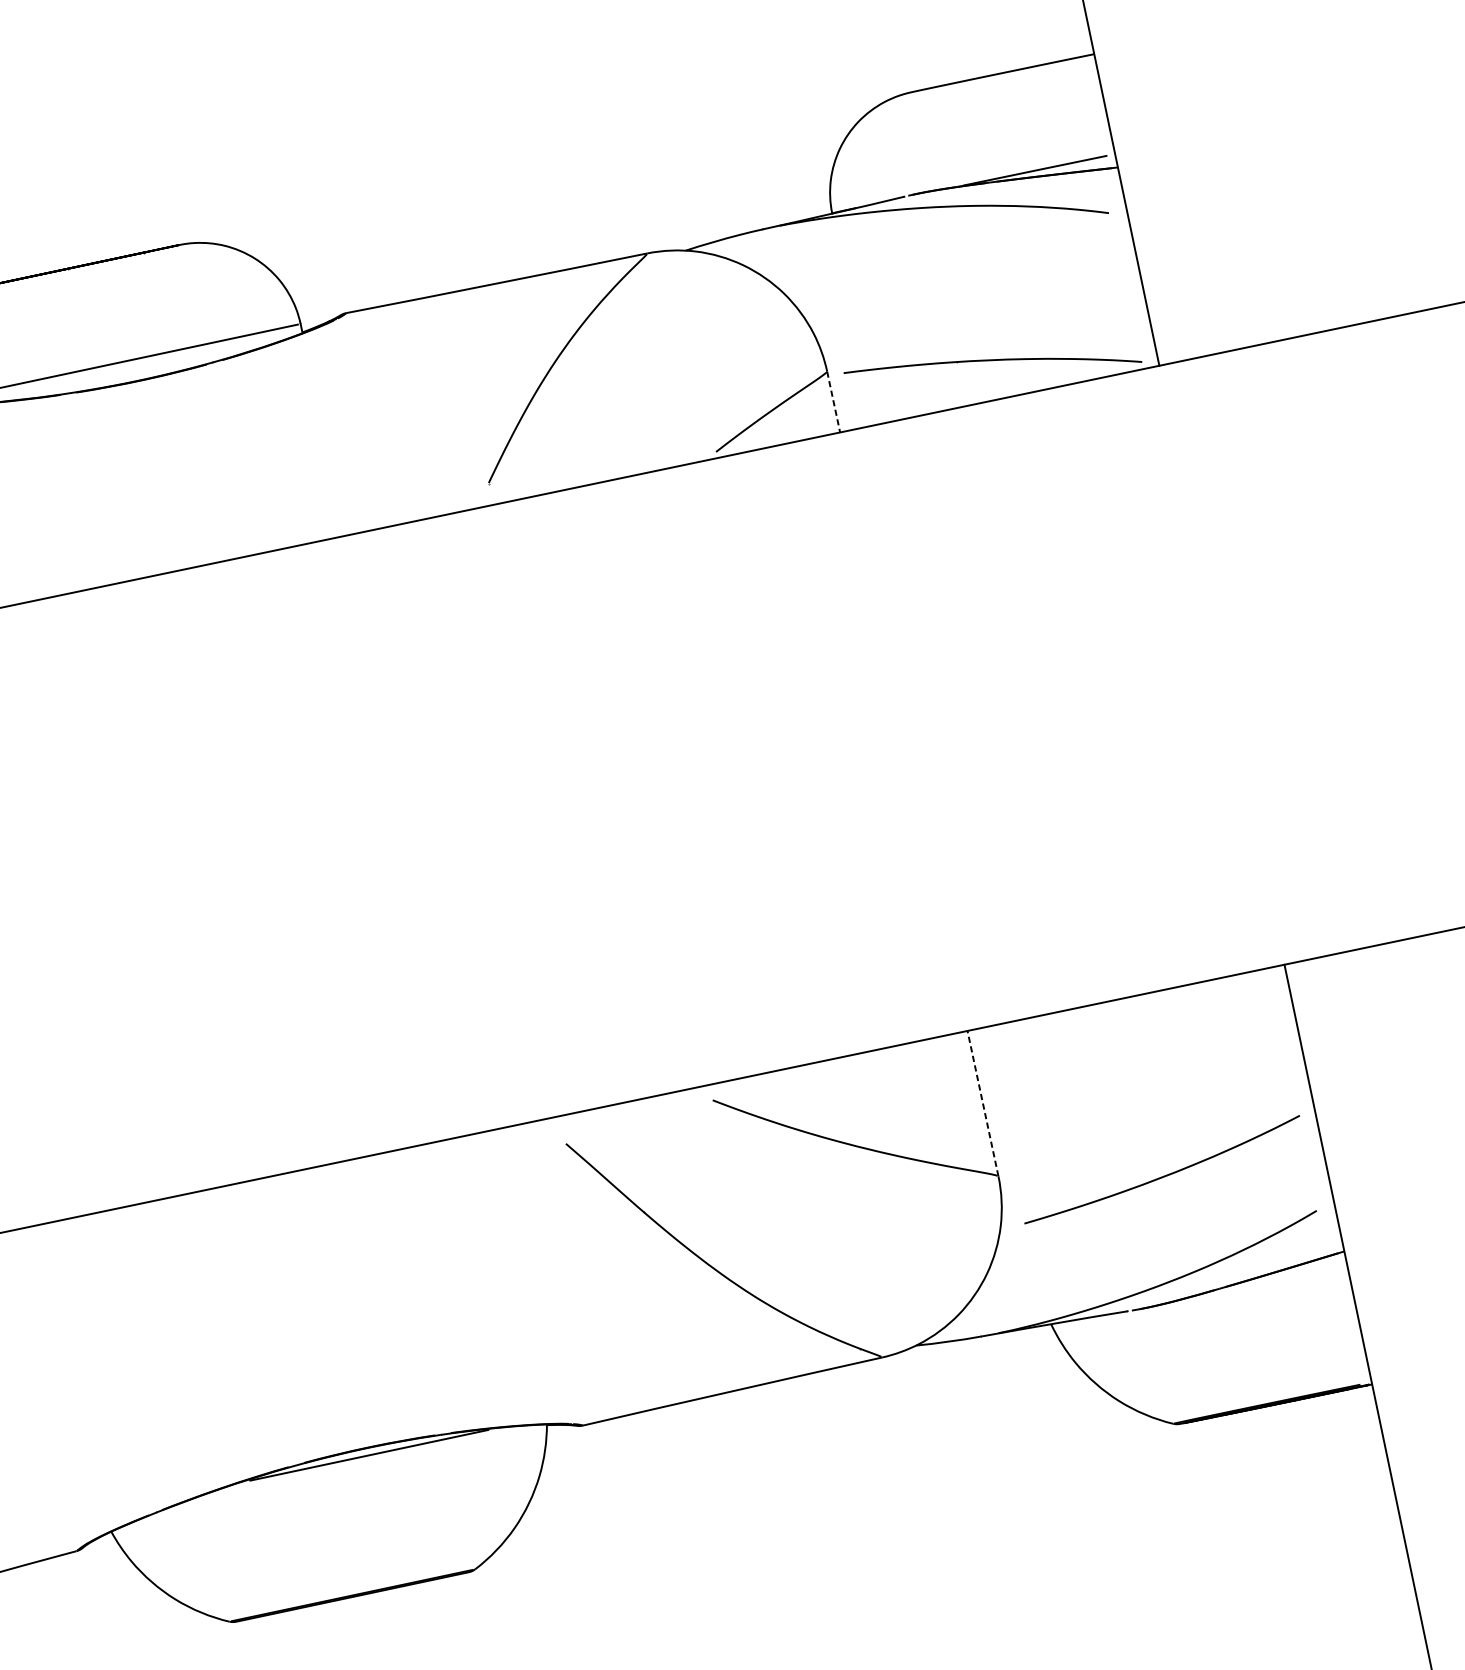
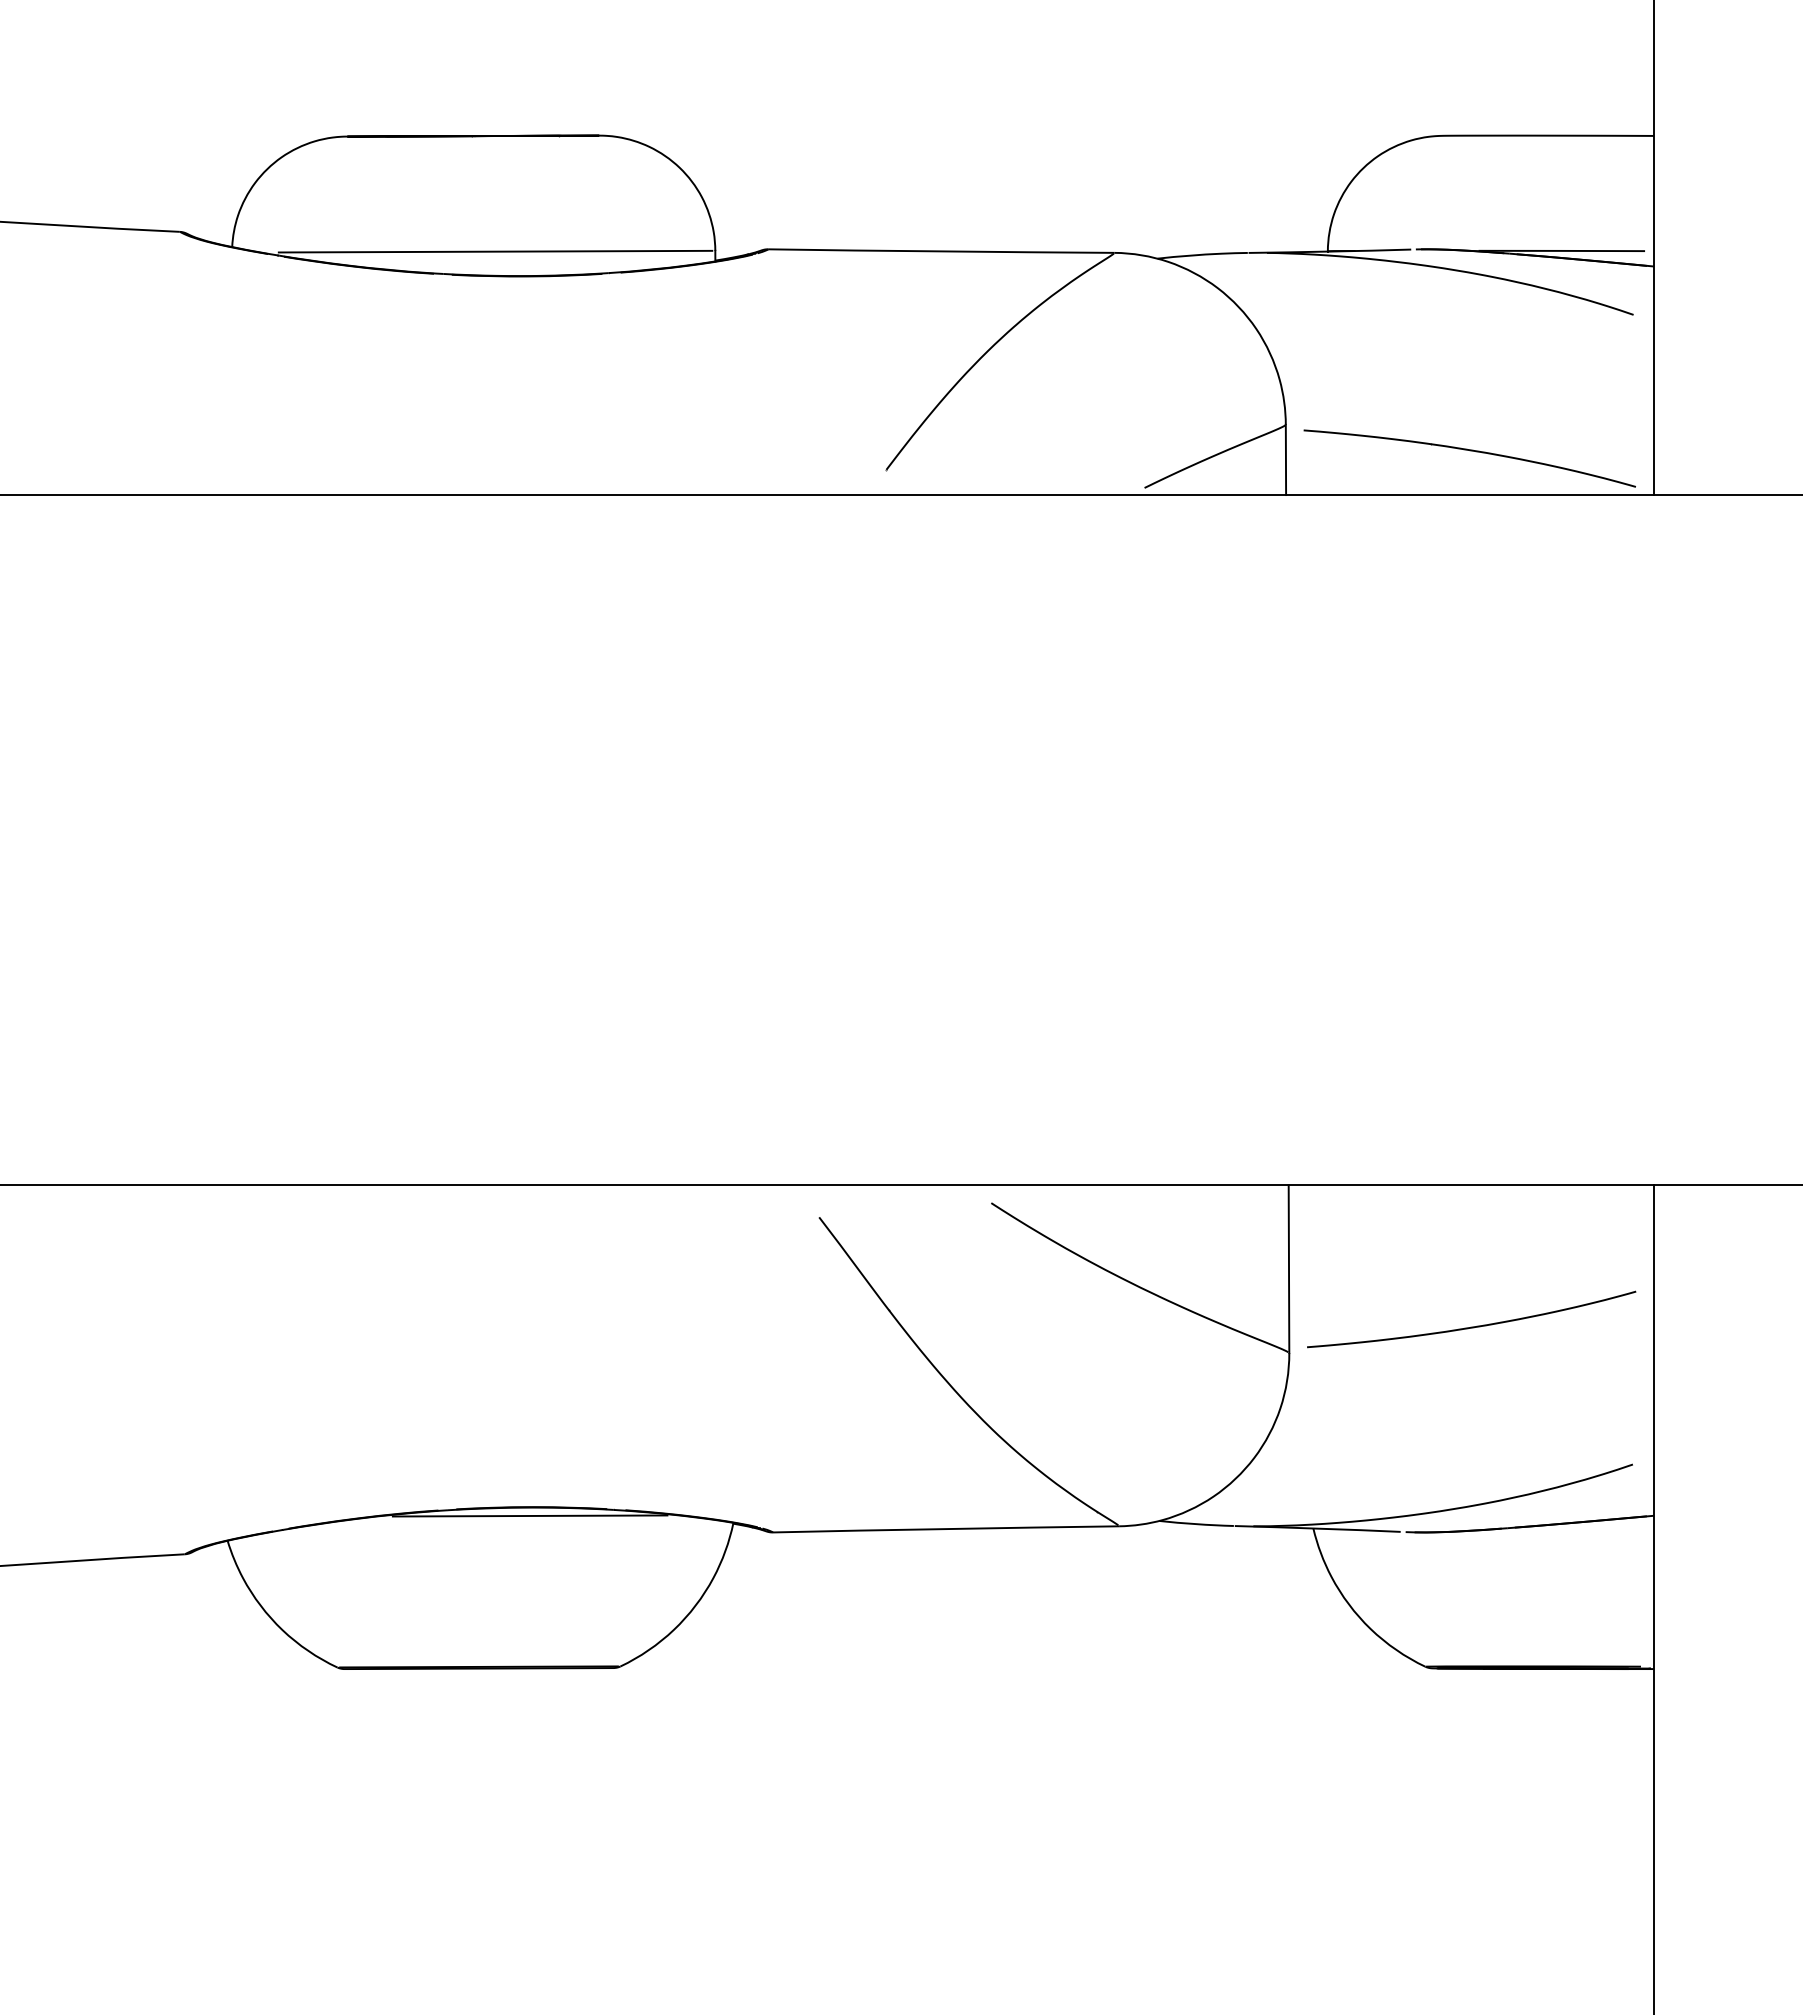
line: (833, 402) -> (1285, 460), dashed -> solid
line: (983, 1103) -> (1289, 1269), dashed -> solid
curve: (1163, 1175) -> (1471, 1326), moved

